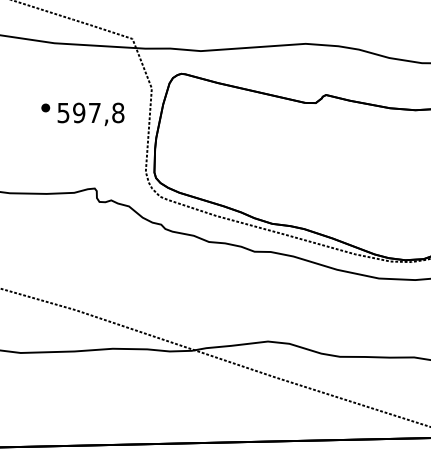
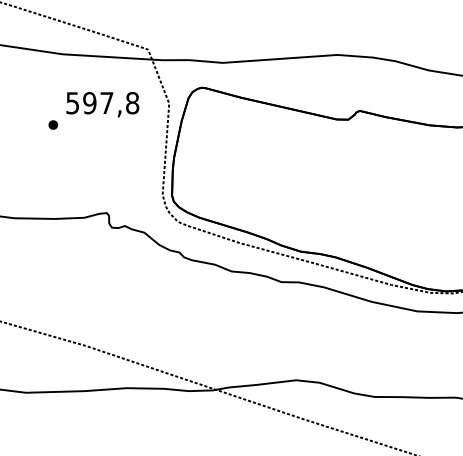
text: (90, 114) -> (102, 104), moved

